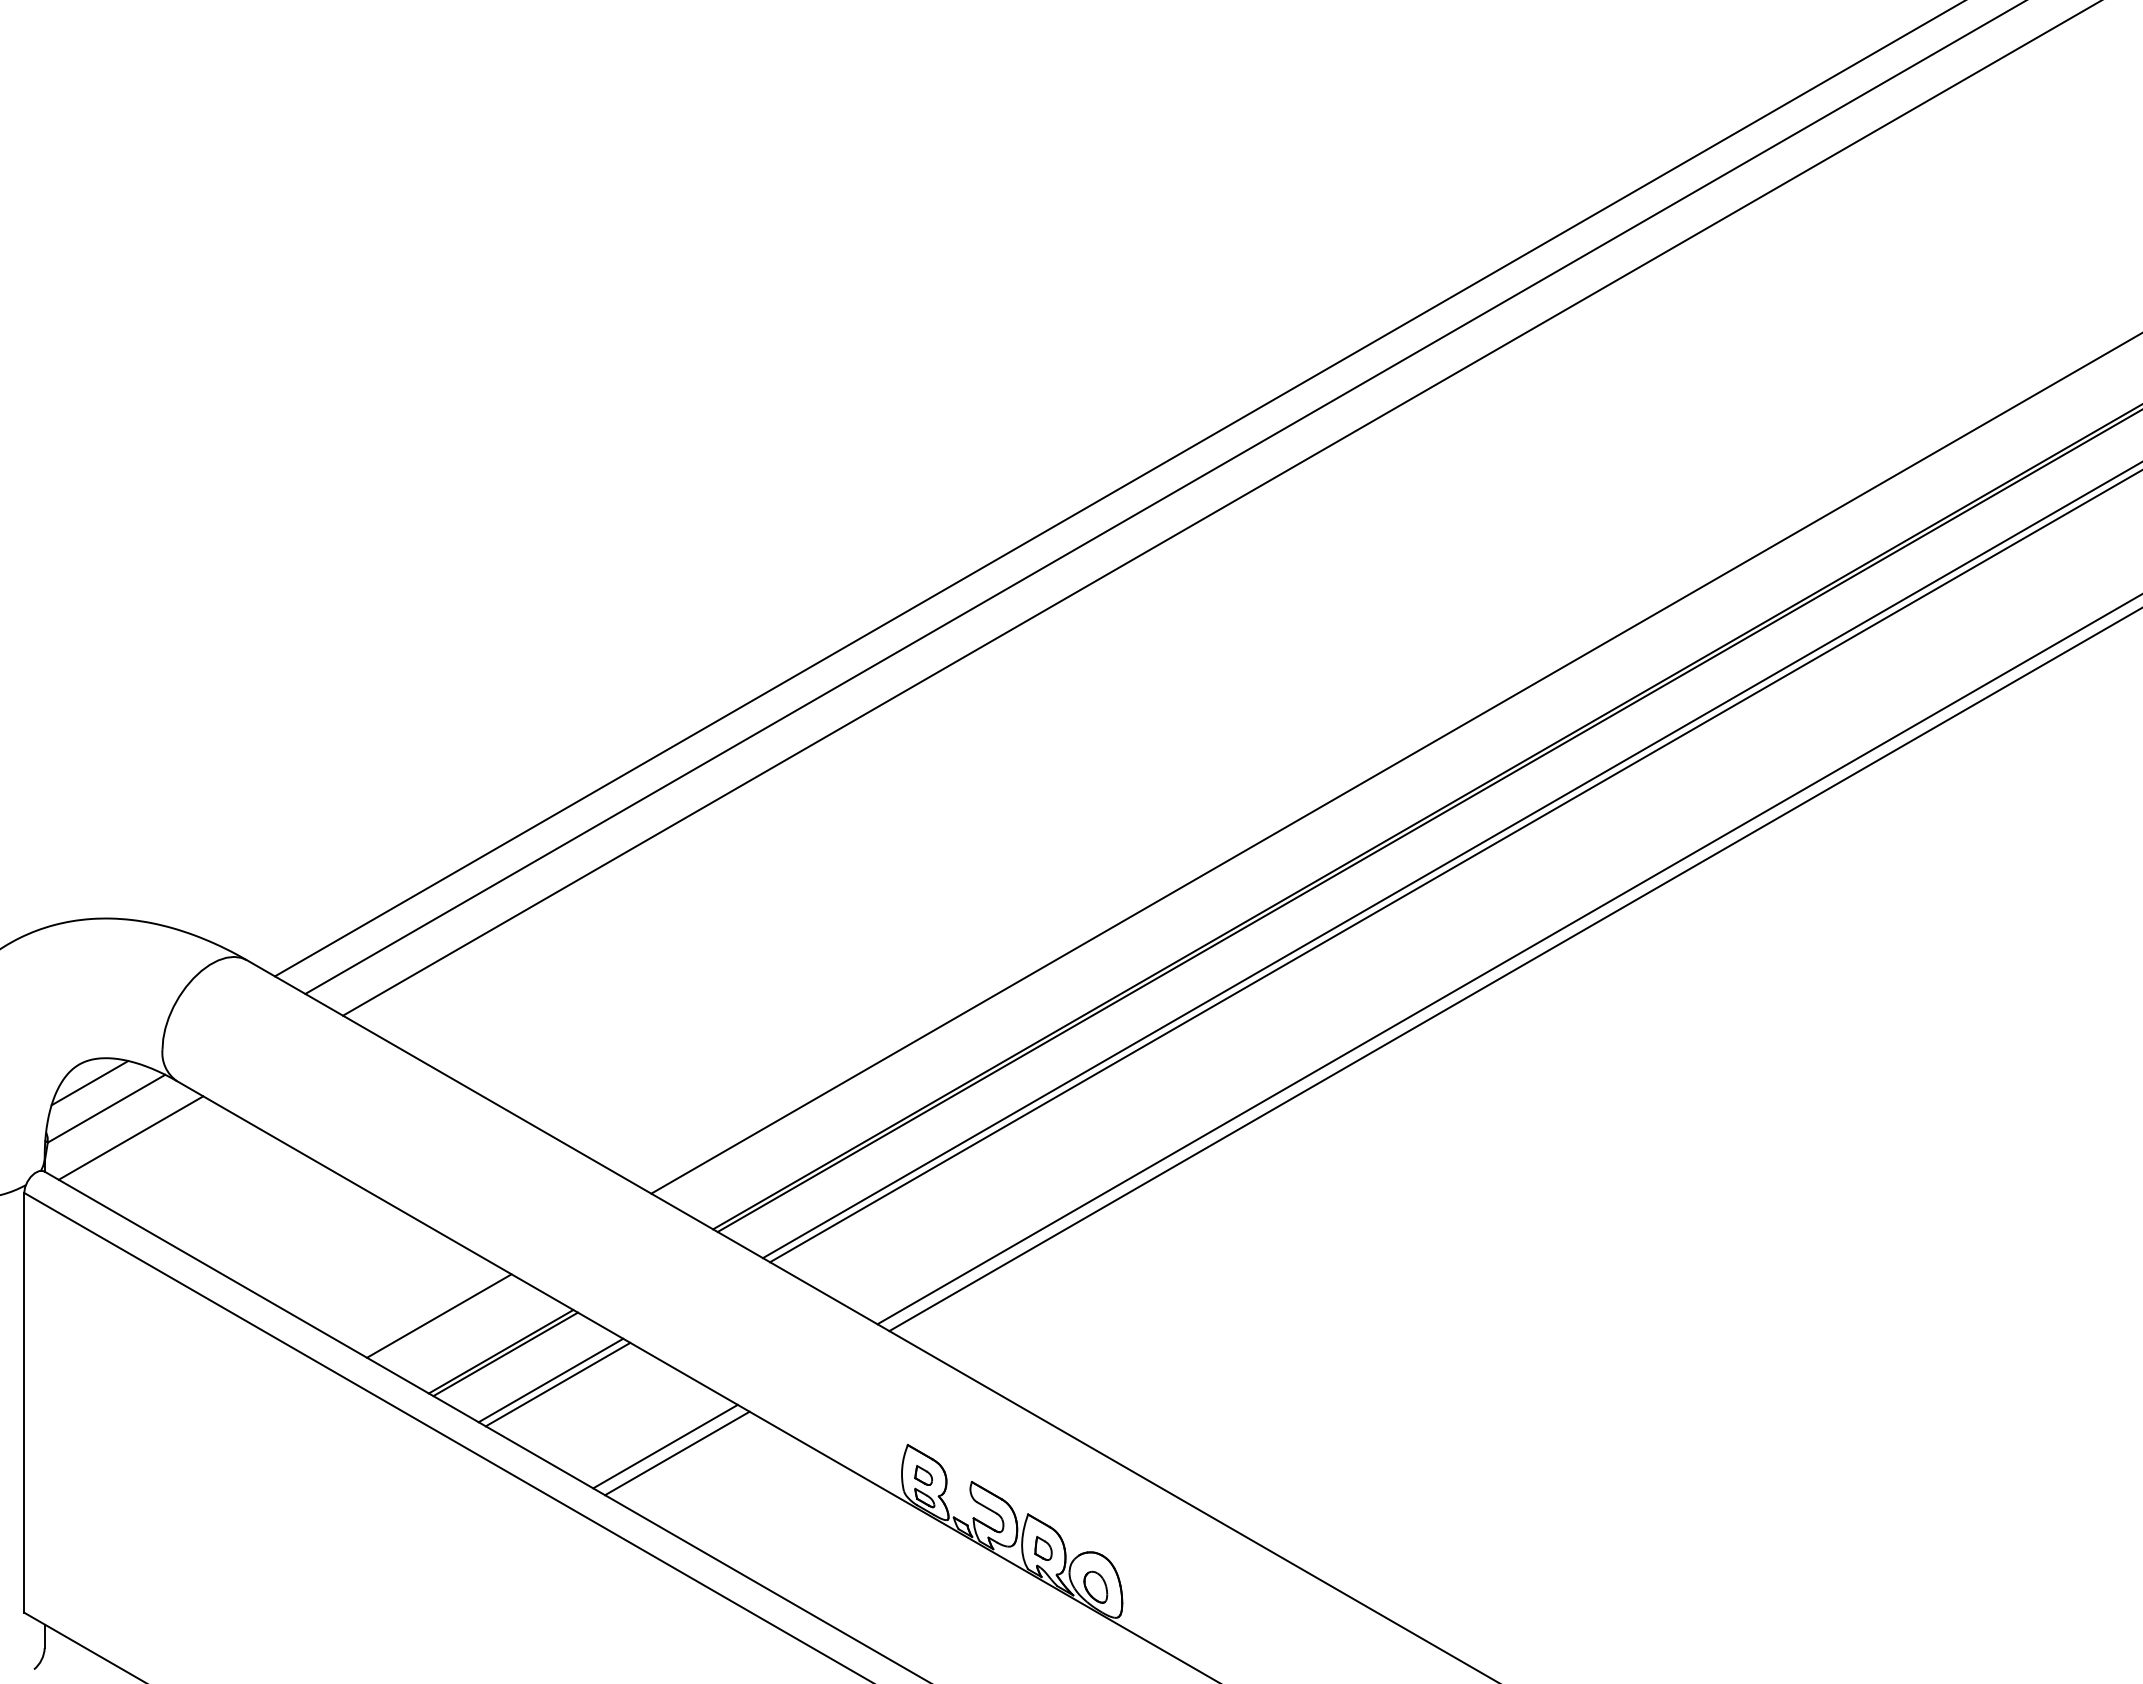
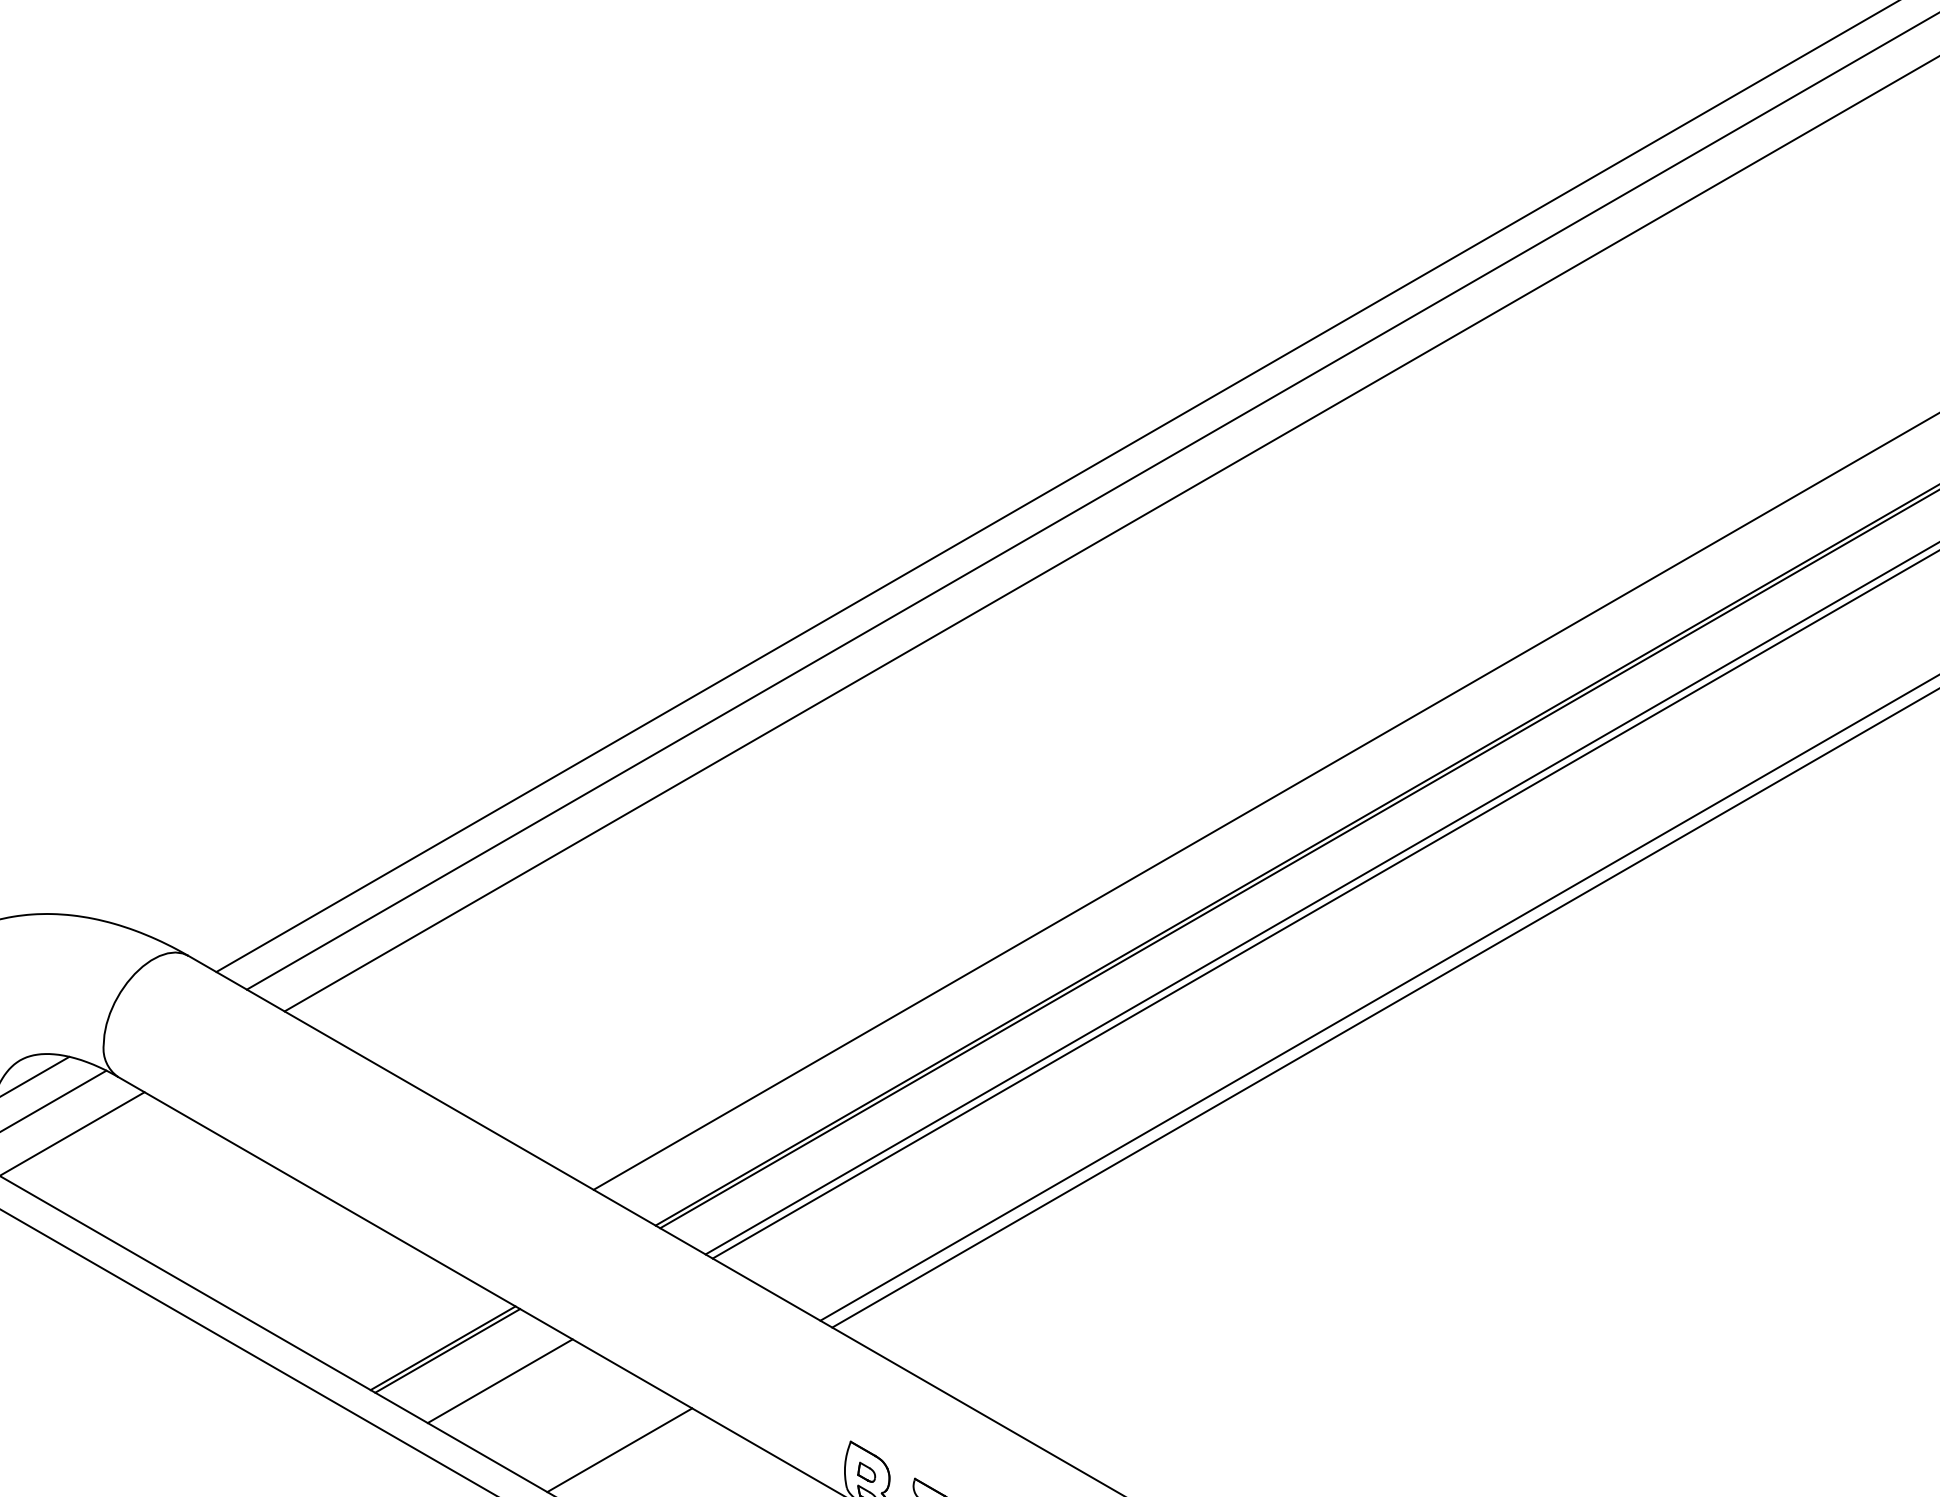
line: (439, 1315) -> (381, 1311), removed
line: (550, 1380) -> (492, 1377), removed
line: (665, 1446) -> (607, 1443), removed

